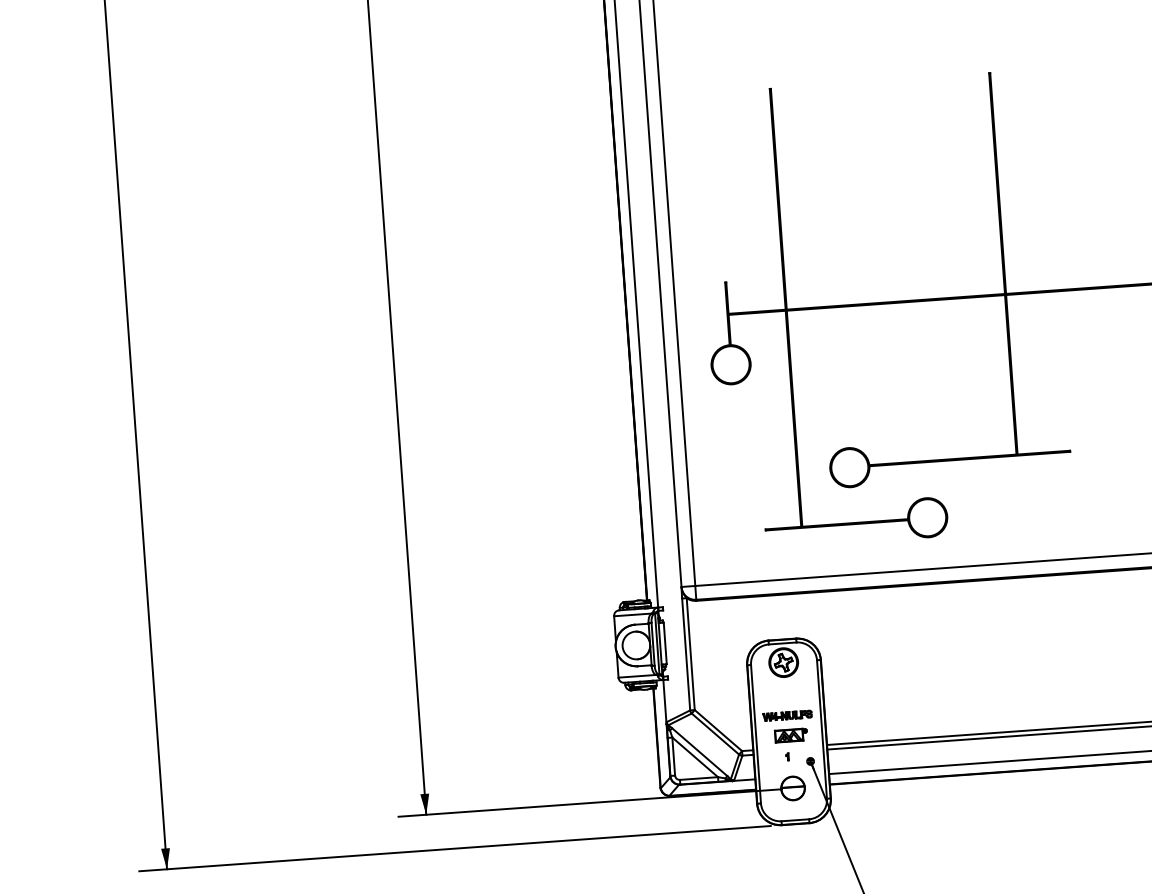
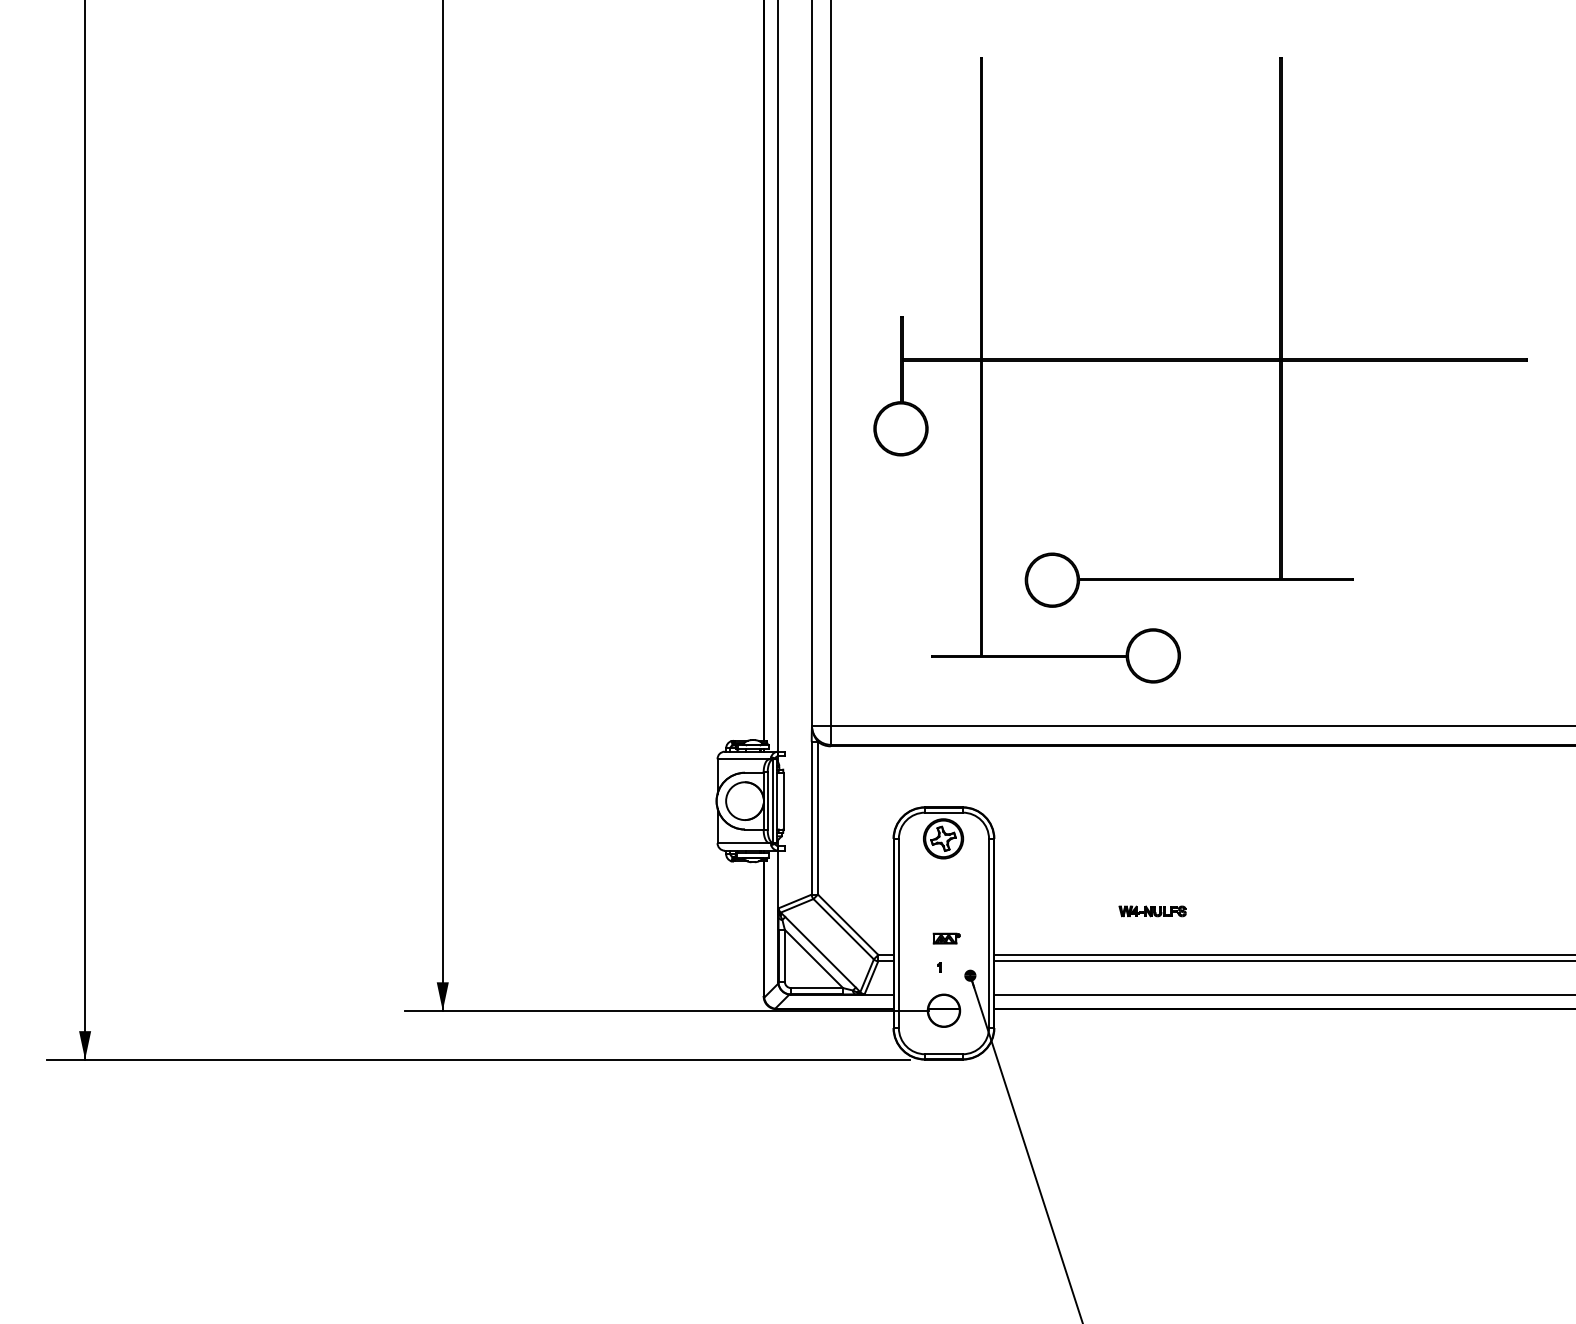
part: (787, 715) -> (1152, 911), moved
part: (791, 735) -> (946, 938), size x0.6

